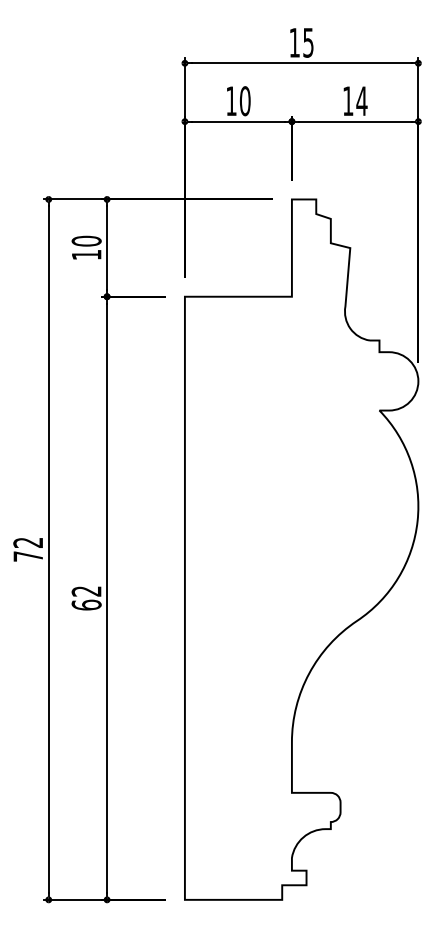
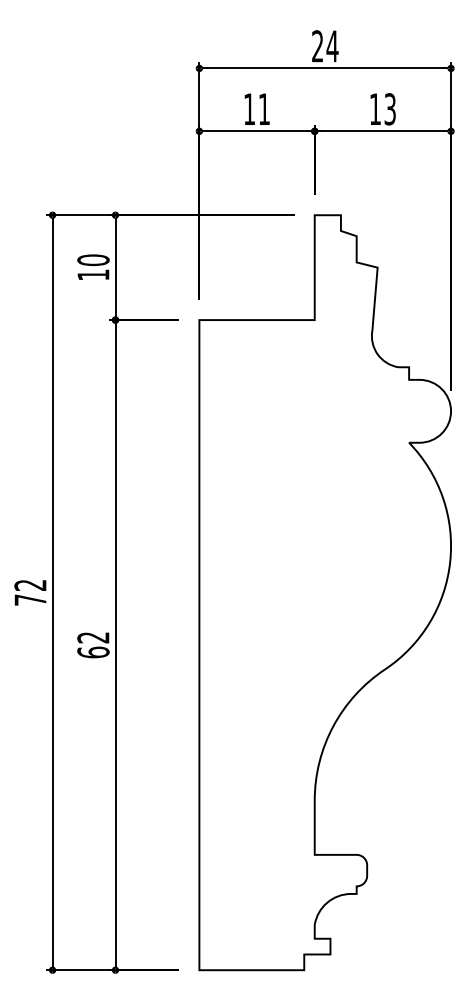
text: (301, 42) -> (325, 46), 15 -> 24
text: (245, 101) -> (264, 109), 10 -> 11
text: (362, 101) -> (390, 109), 14 -> 13

